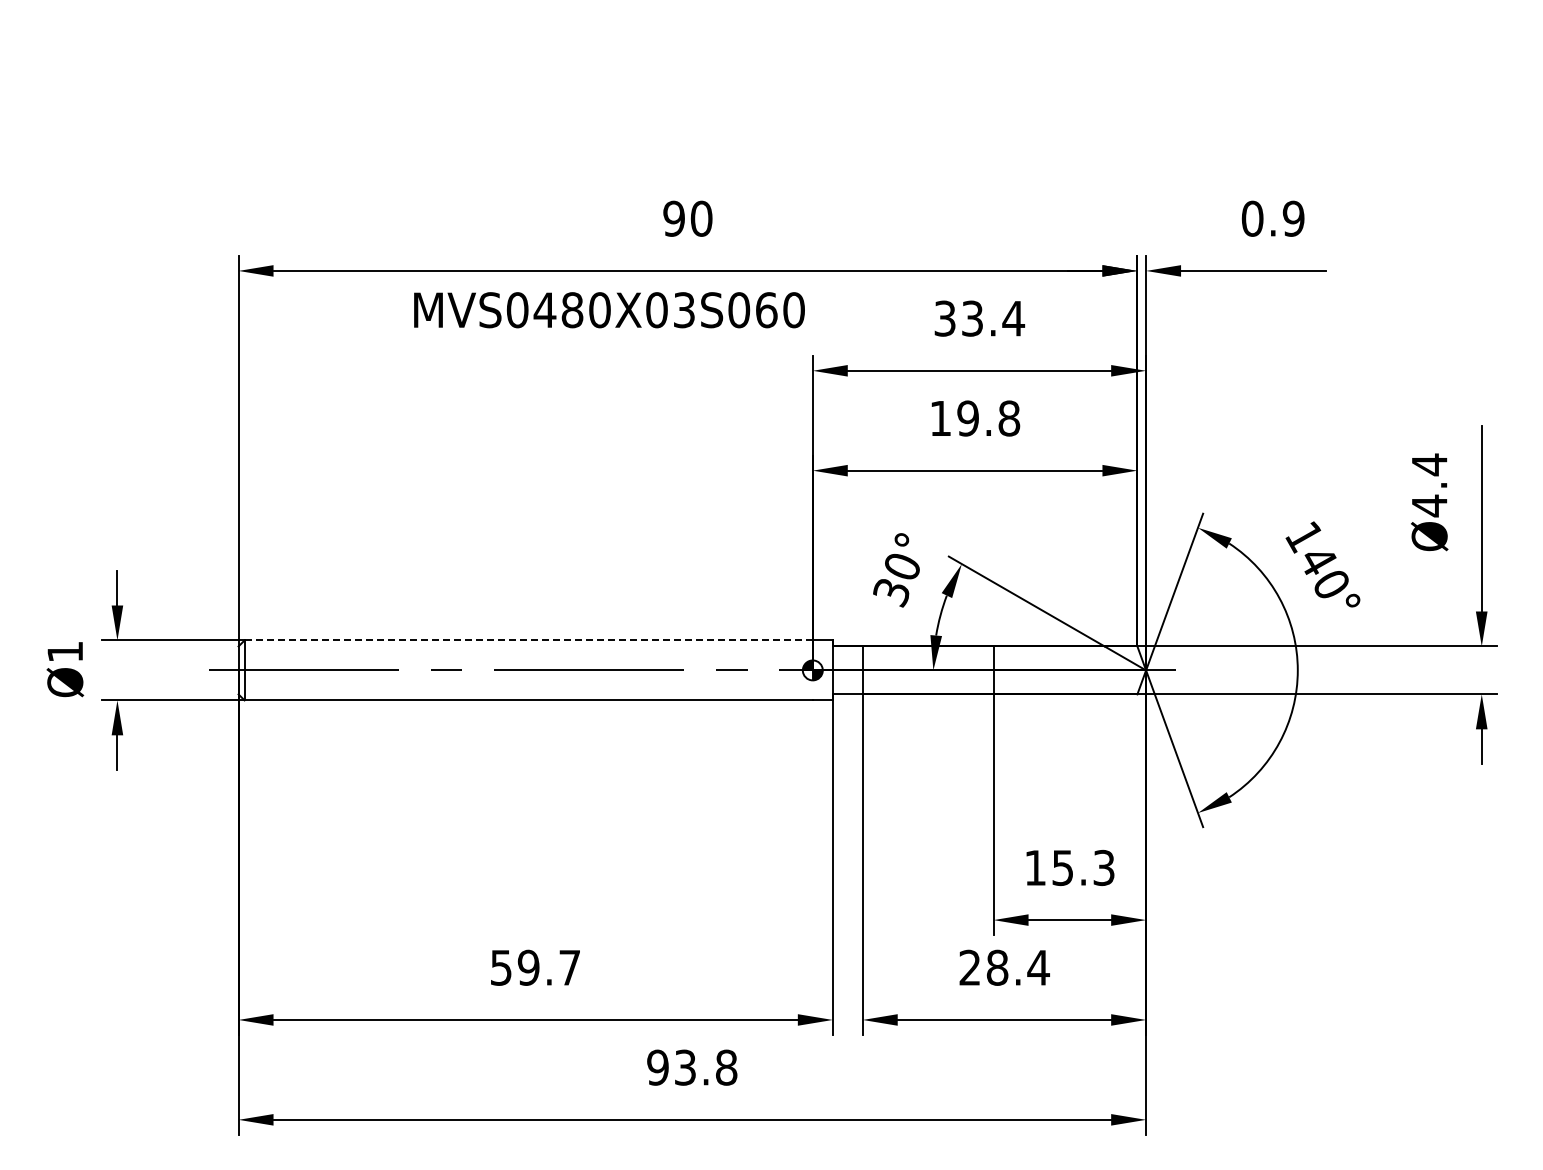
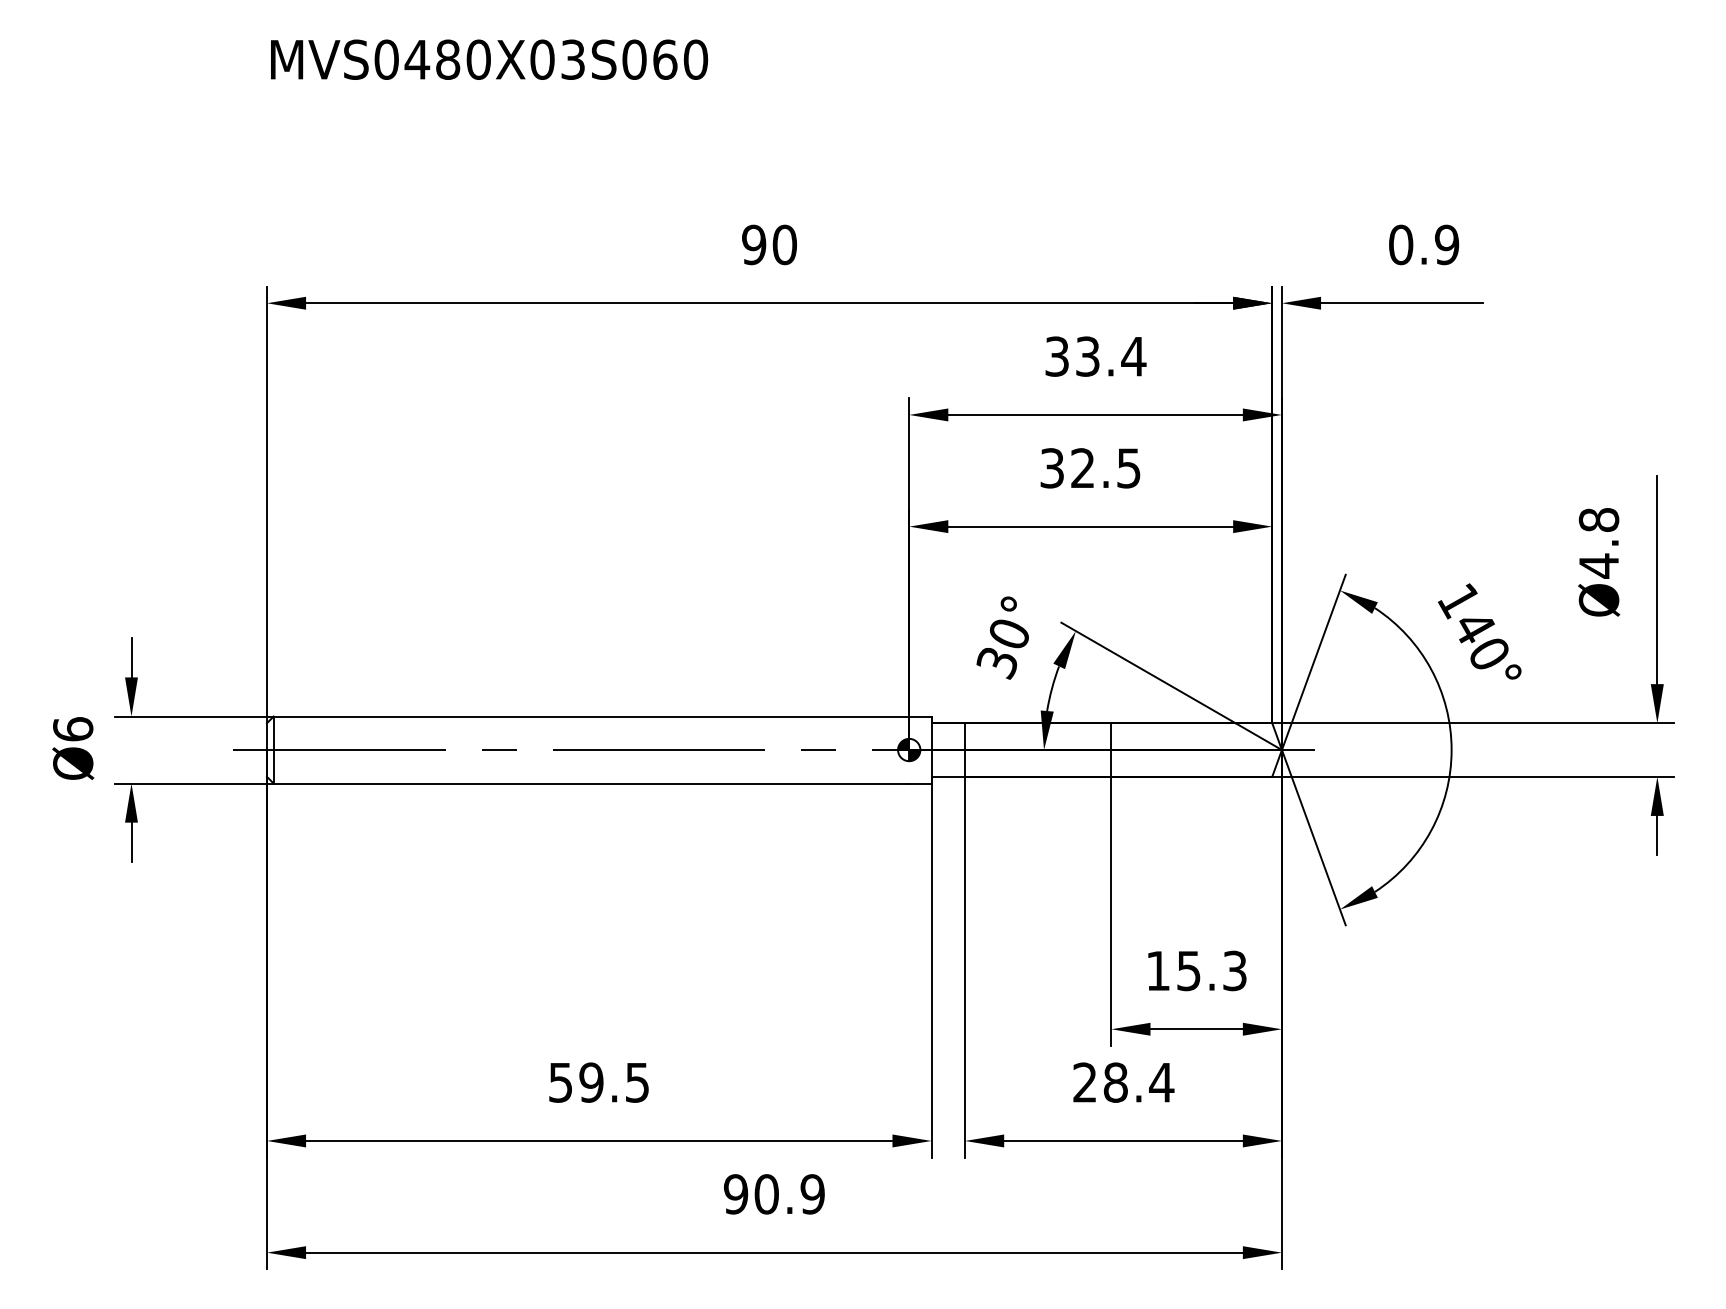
text: (609, 310) -> (489, 60), moved
text: (975, 418) -> (1091, 468), 19.8 -> 32.5
text: (1429, 464) -> (1598, 519), Ø4.4 -> Ø4.8
line: (528, 640) -> (591, 716), dashed -> solid
text: (65, 651) -> (73, 728), Ø1 -> Ø6
text: (569, 967) -> (637, 1082), 59.7 -> 59.5
text: (705, 1067) -> (789, 1194), 93.8 -> 90.9

